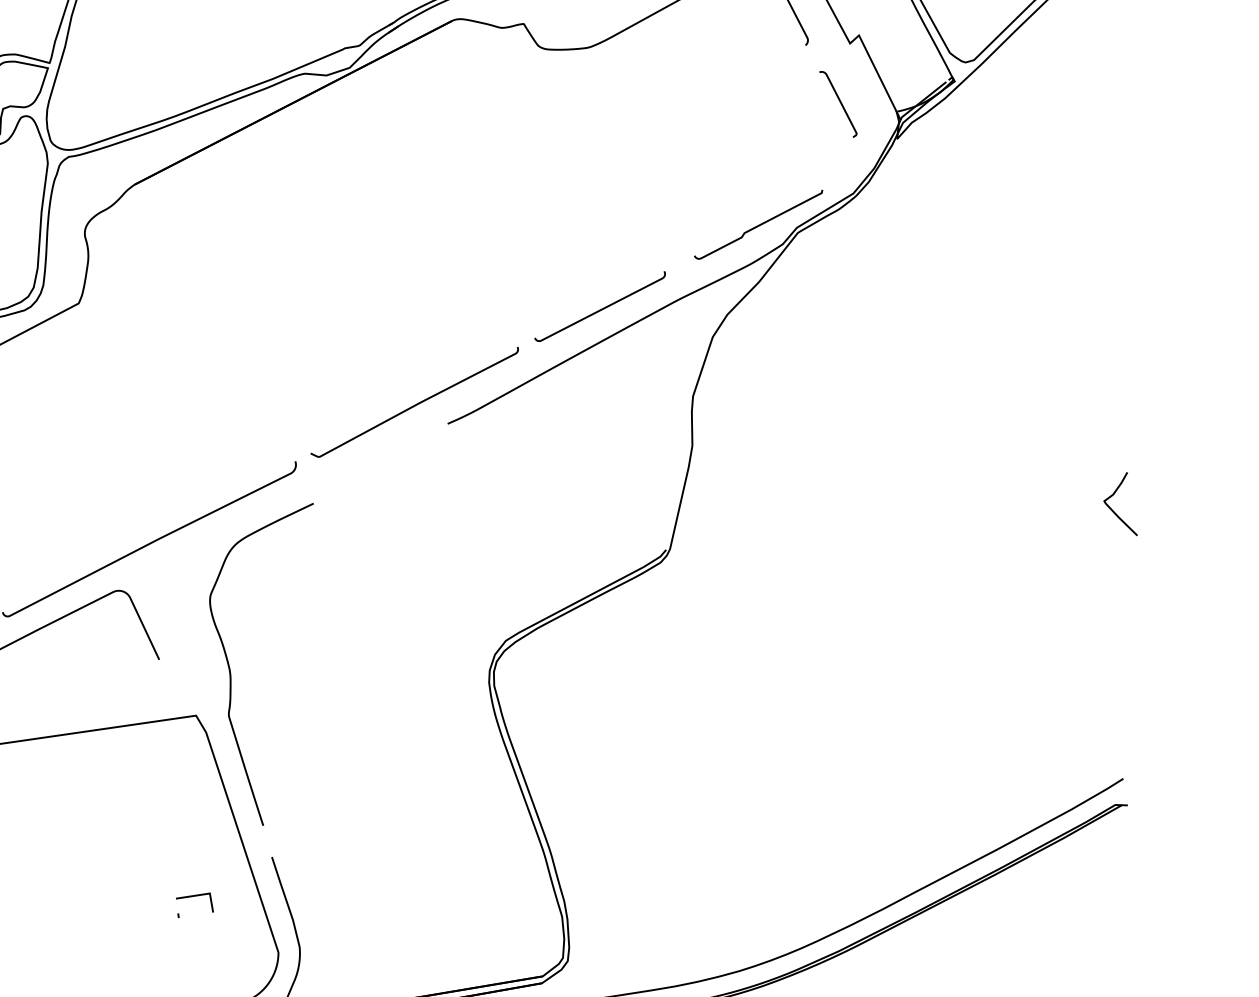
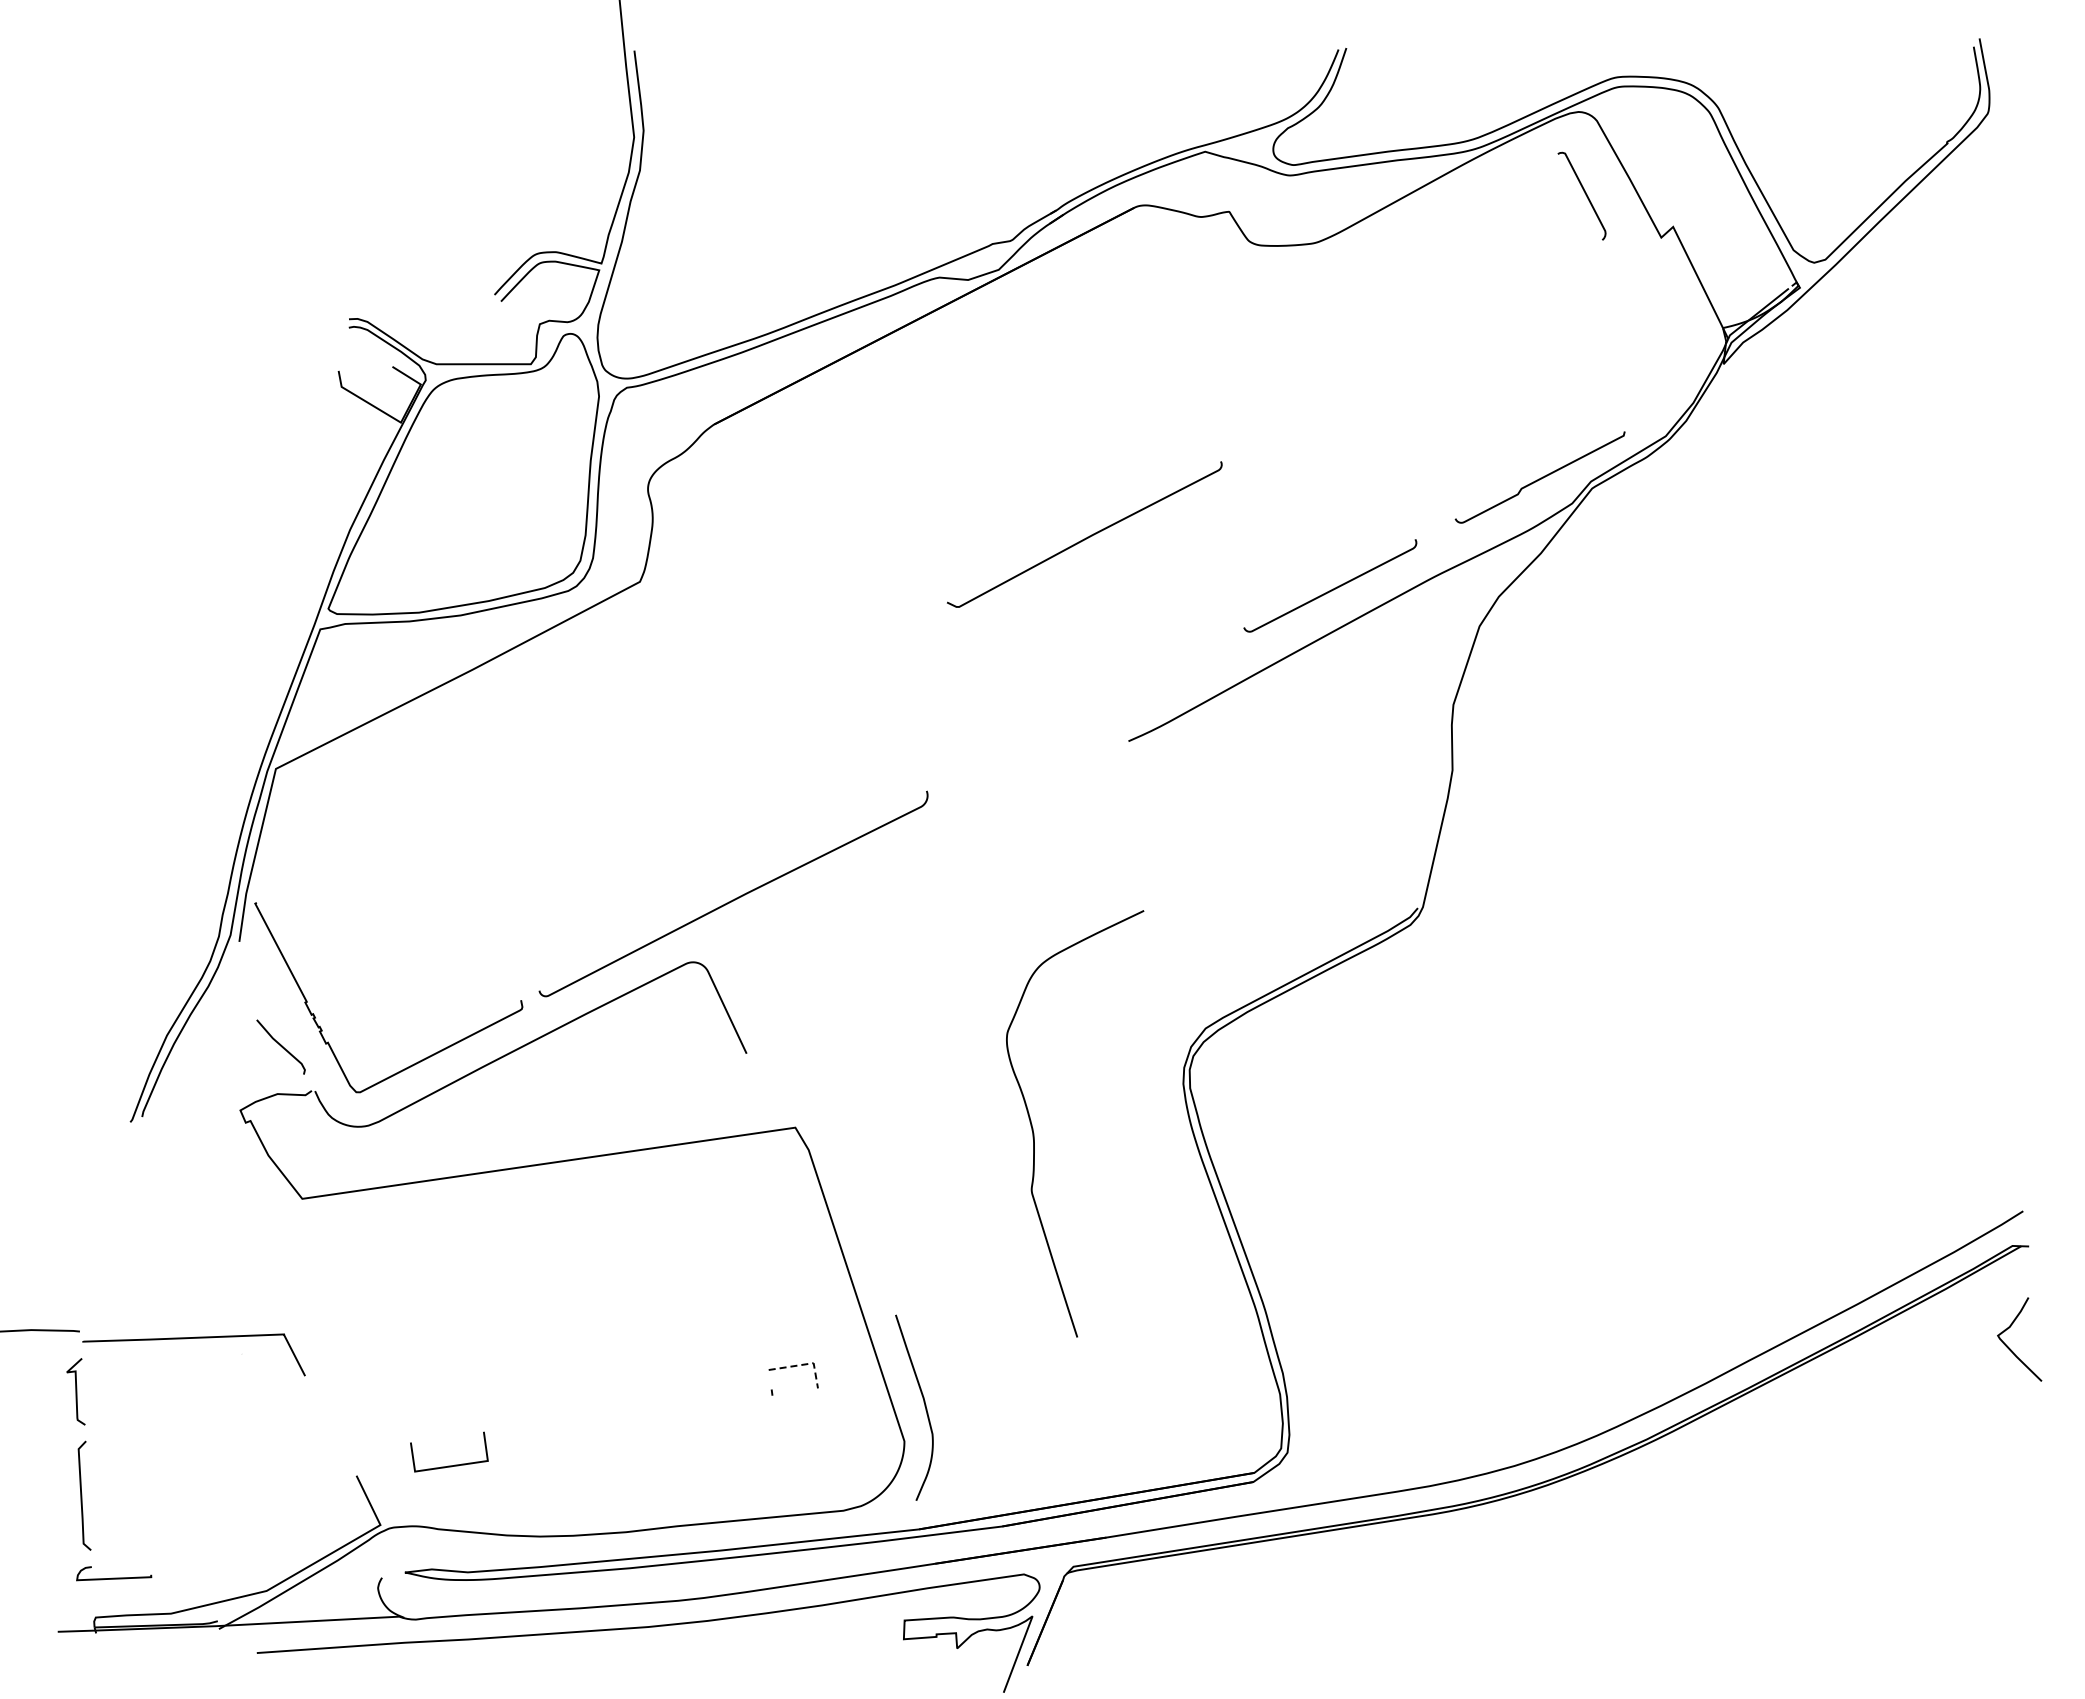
curve: (839, 102) -> (1647, 315), removed
curve: (415, 404) -> (1085, 537), moved
curve: (1113, 510) -> (2010, 1348), moved
curve: (230, 671) -> (1034, 1133), moved
line: (203, 894) -> (804, 1364), solid -> dashed

